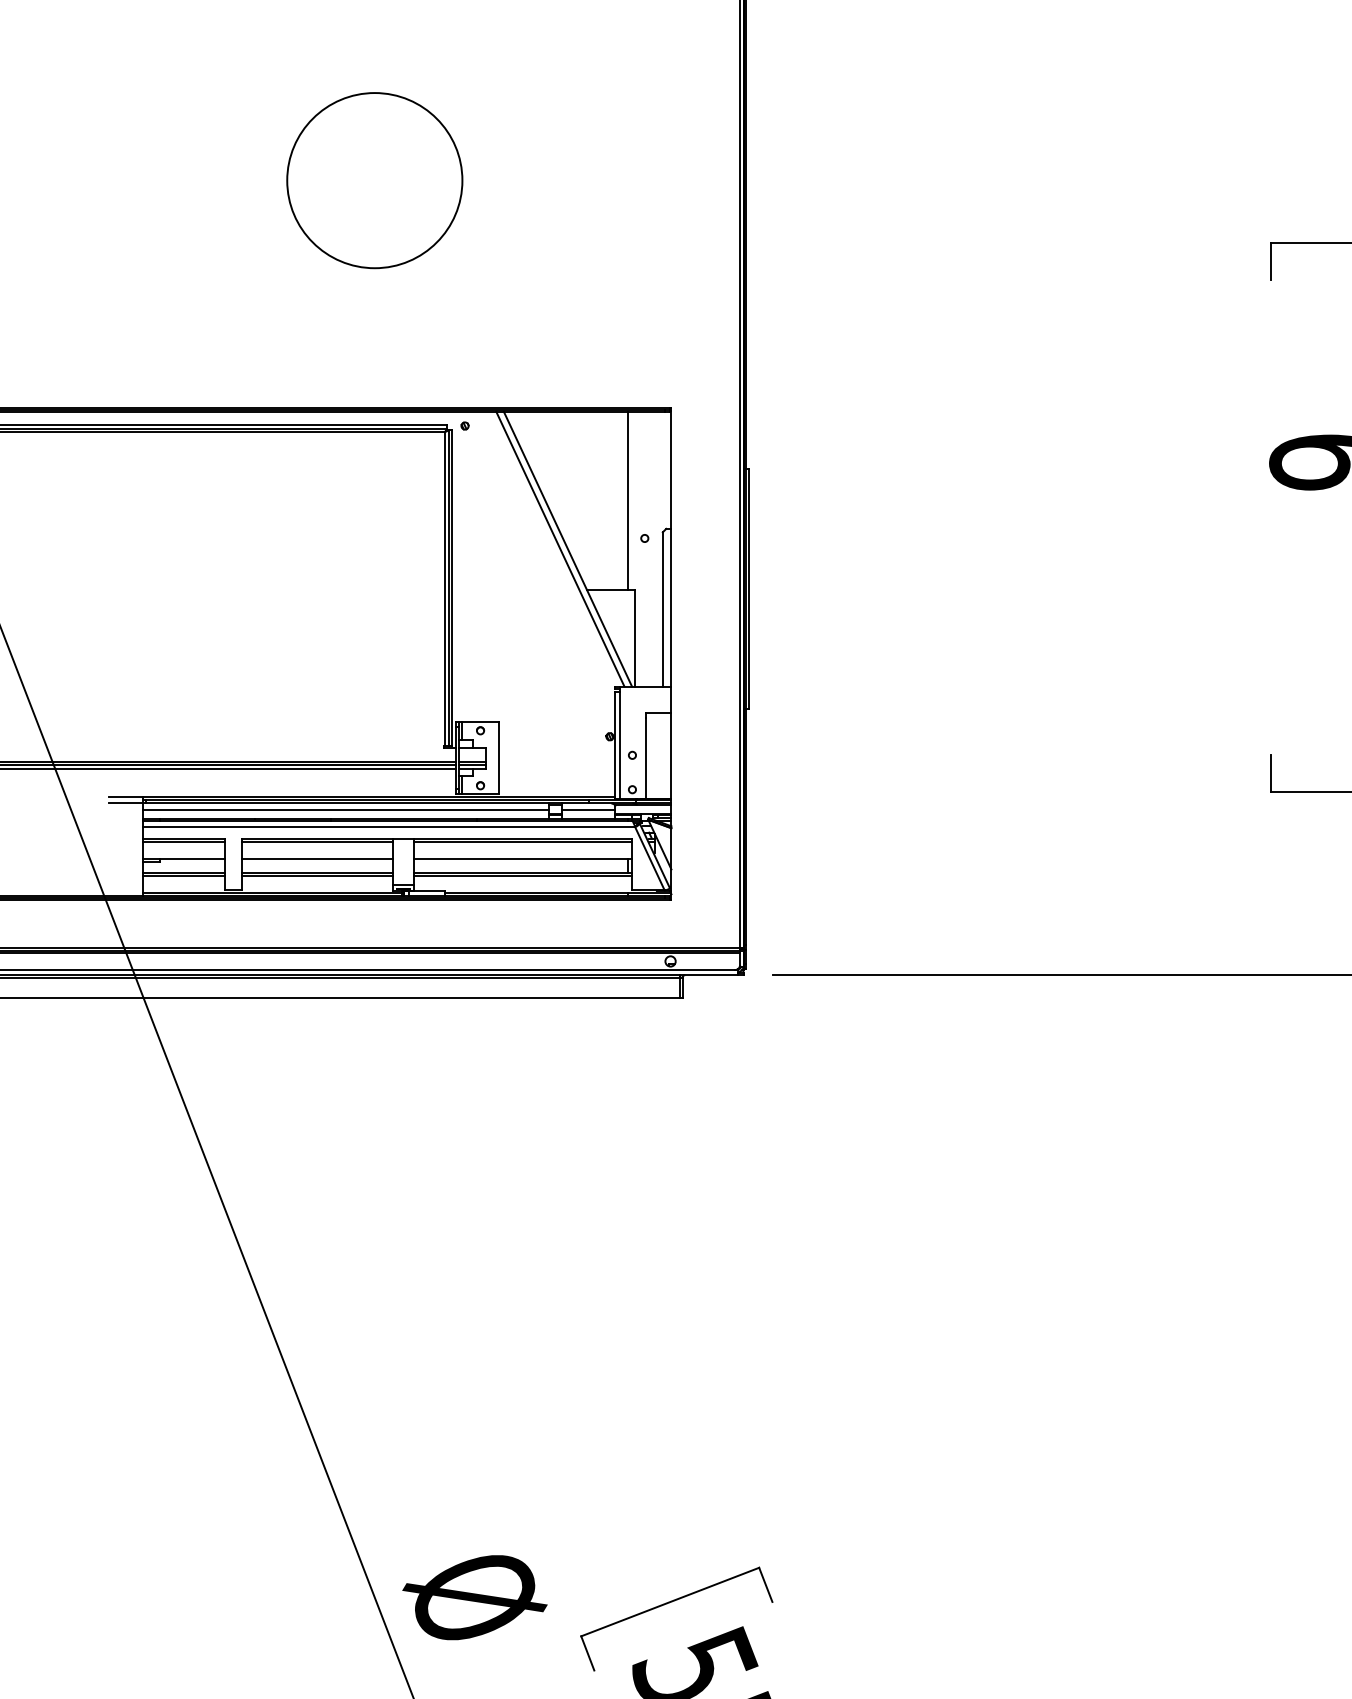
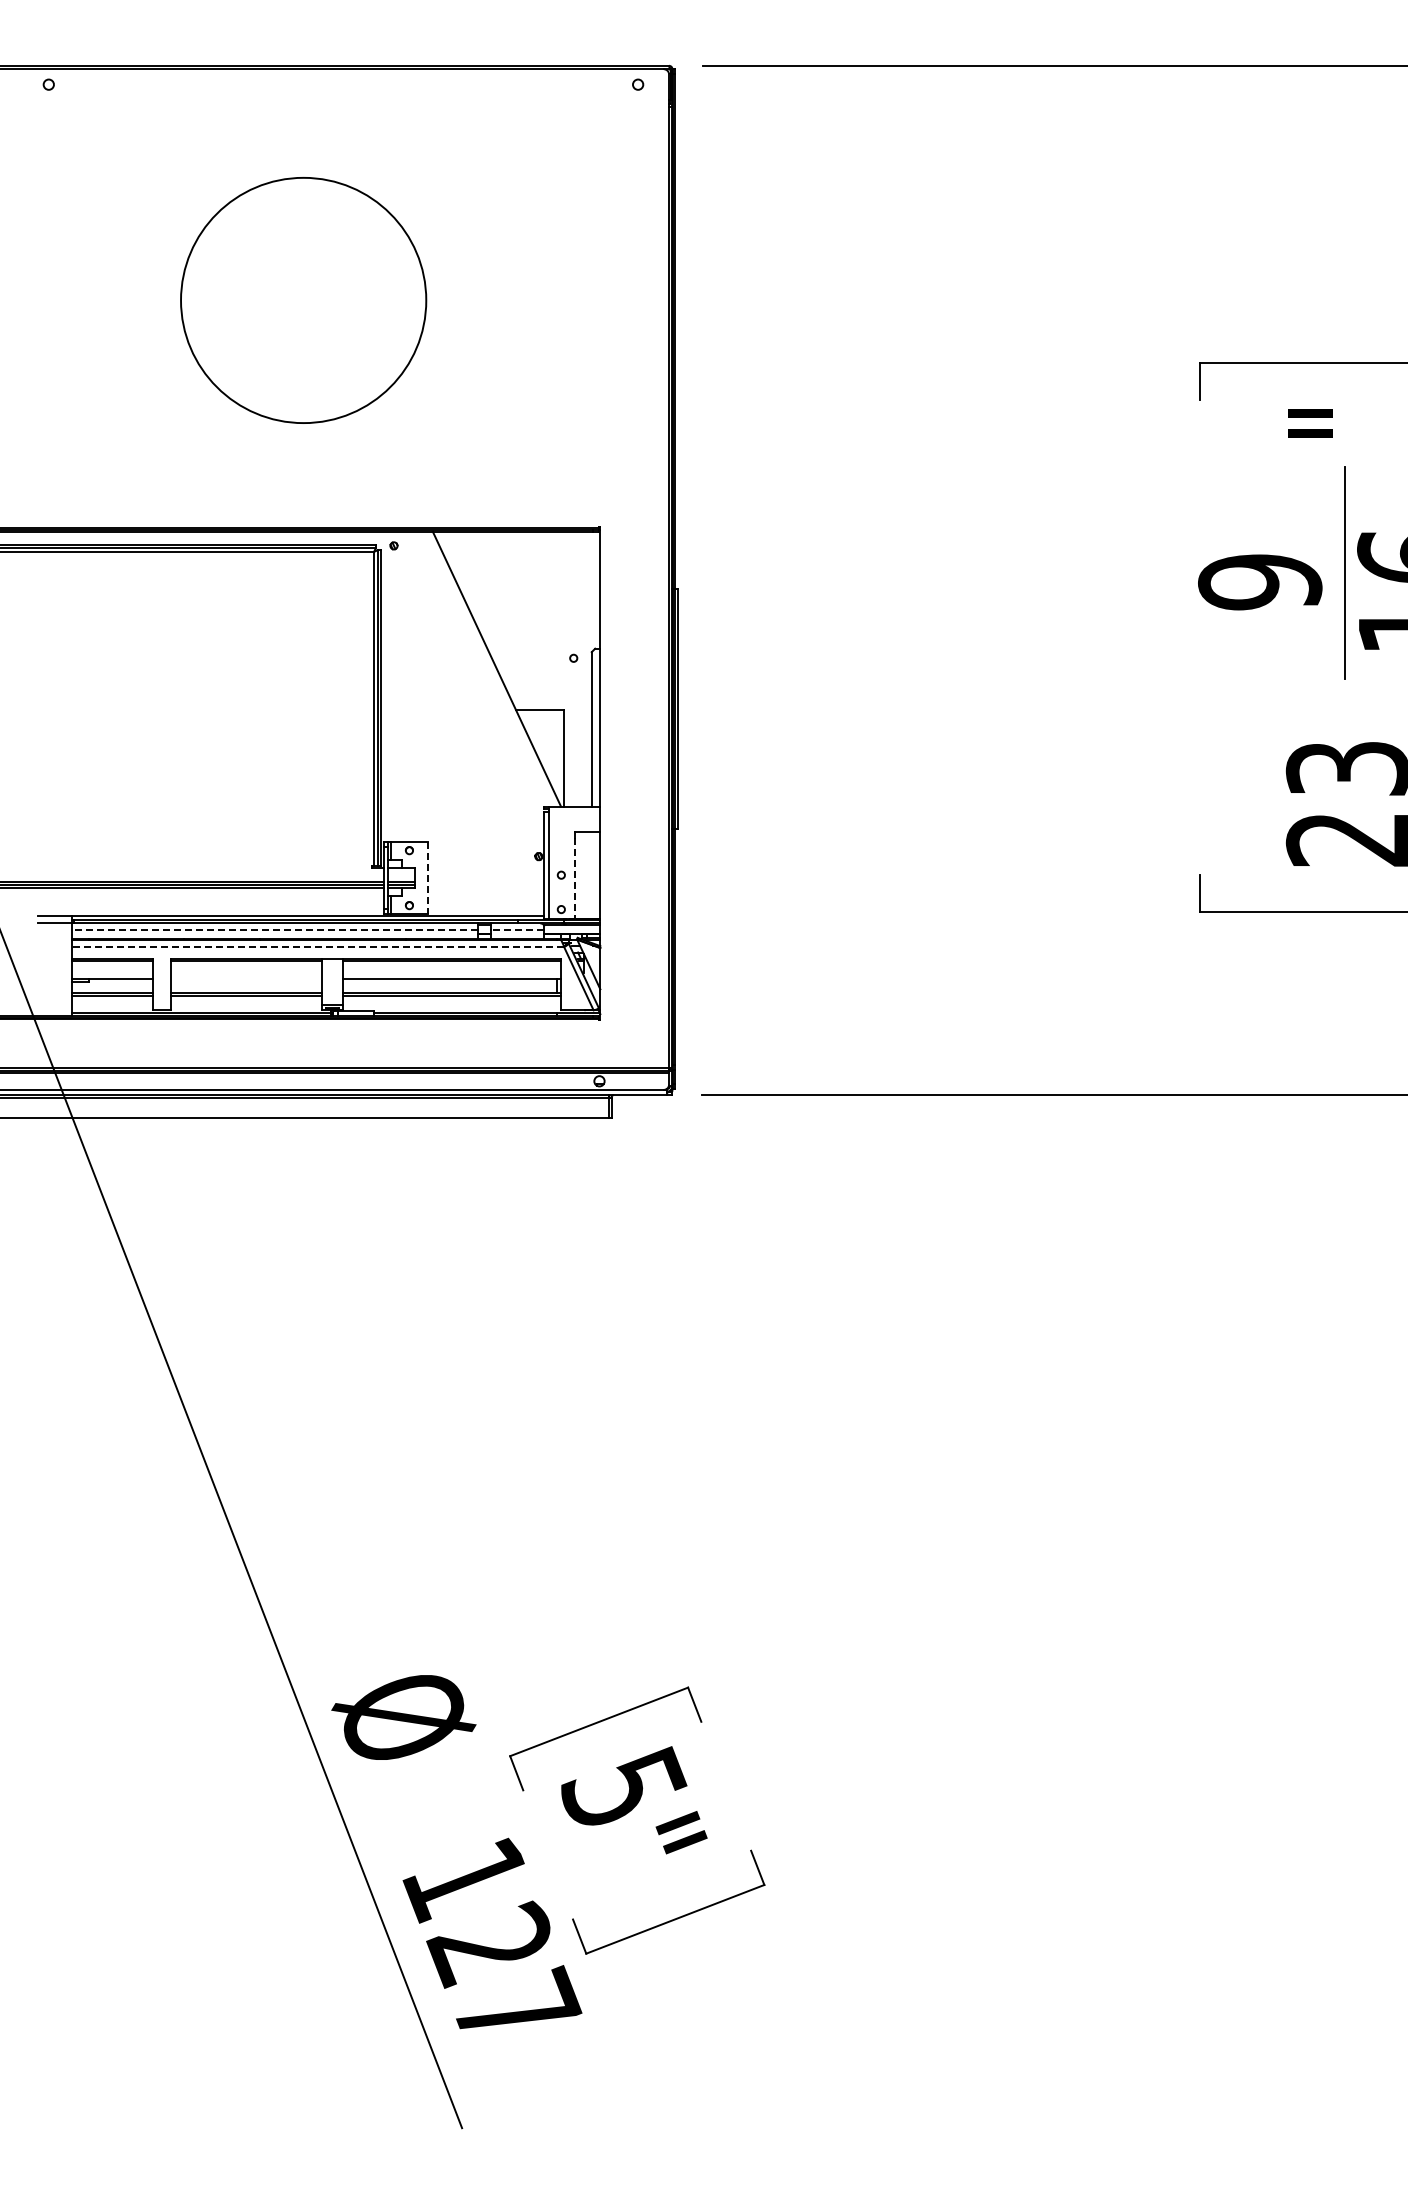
circle: (374, 180) -> (303, 300), size x1.4
line: (627, 500) -> (556, 620), removed
line: (560, 548) -> (489, 668), removed
line: (498, 758) -> (427, 878), solid -> dashed
line: (646, 758) -> (575, 878), solid -> dashed
line: (345, 810) -> (274, 930), solid -> dashed
line: (588, 810) -> (517, 930), solid -> dashed
line: (388, 826) -> (317, 946), solid -> dashed
line: (317, 858) -> (246, 978), removed

